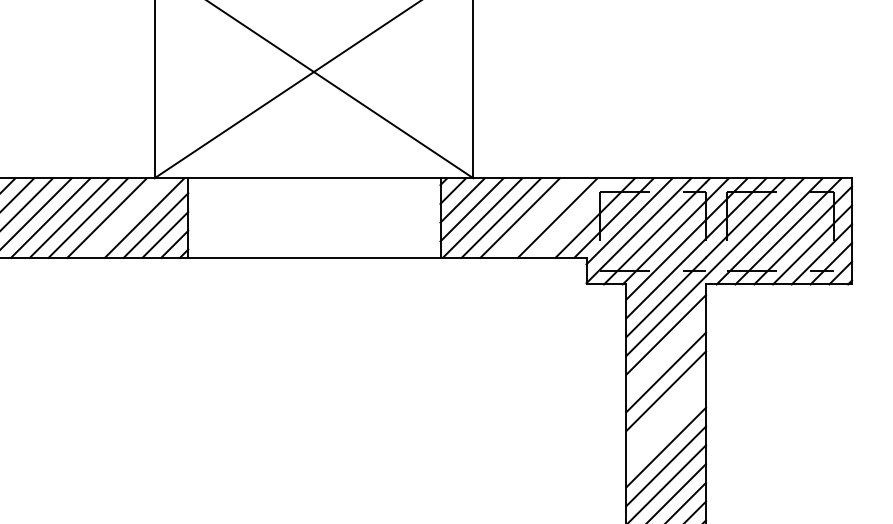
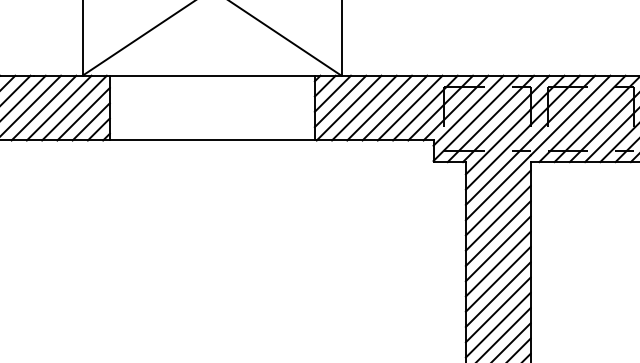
line: (125, 217) -> (58, 107), added
line: (538, 217) -> (394, 107), added
line: (576, 217) -> (425, 107), added
line: (666, 353) -> (498, 218), added
line: (666, 409) -> (498, 263), added
line: (666, 428) -> (498, 279), added

